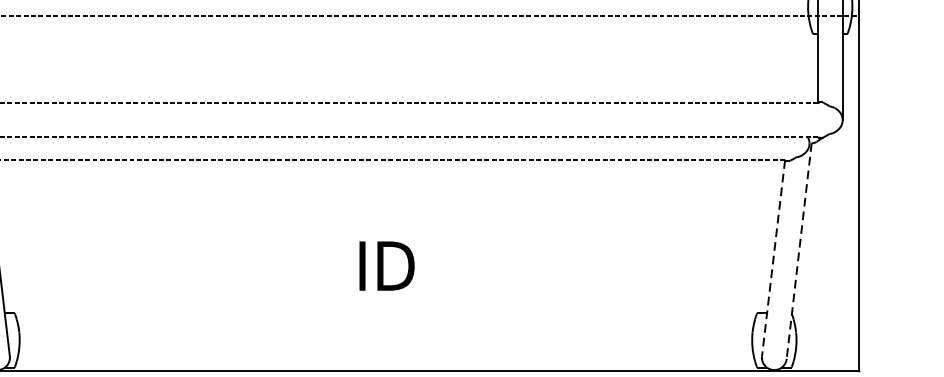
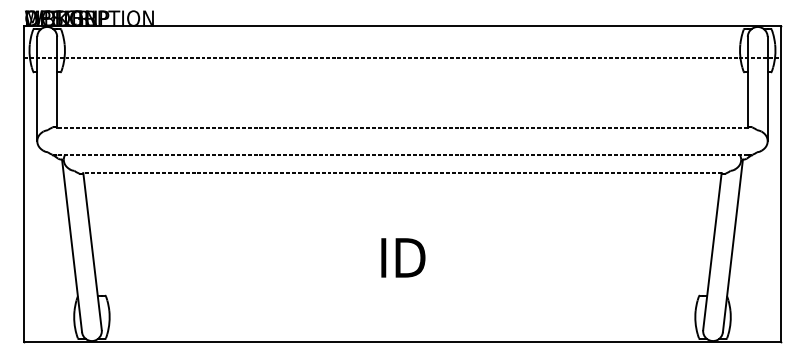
line: (798, 250) -> (732, 245), dashed -> solid
line: (773, 259) -> (712, 252), dashed -> solid

